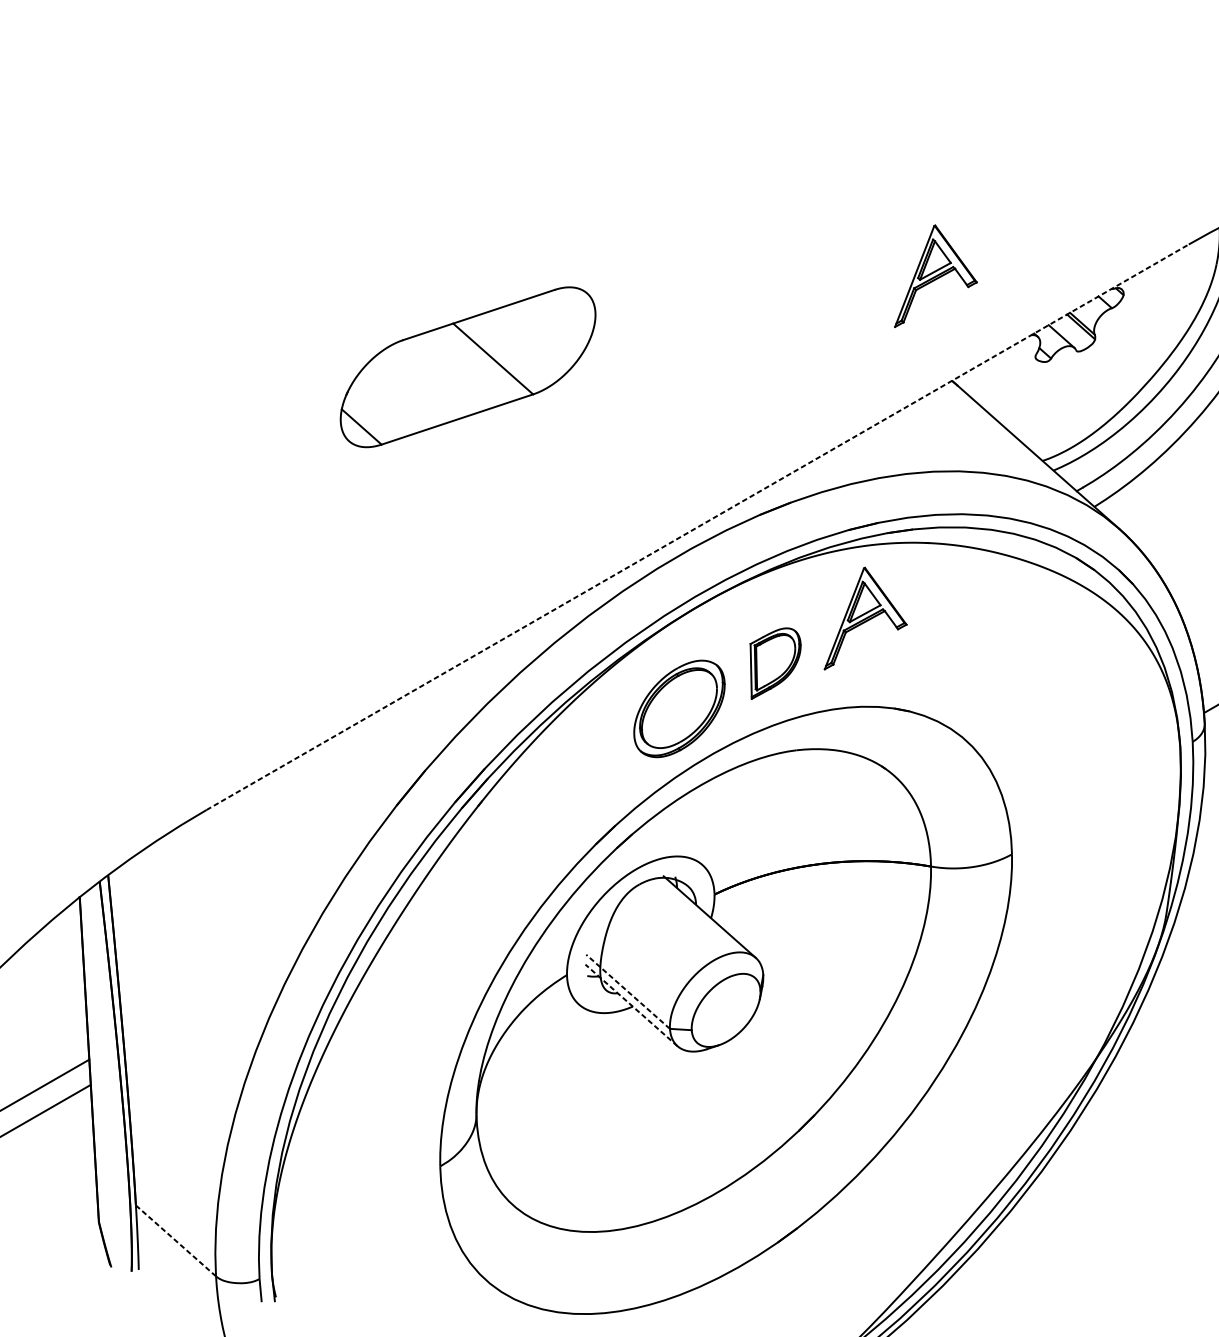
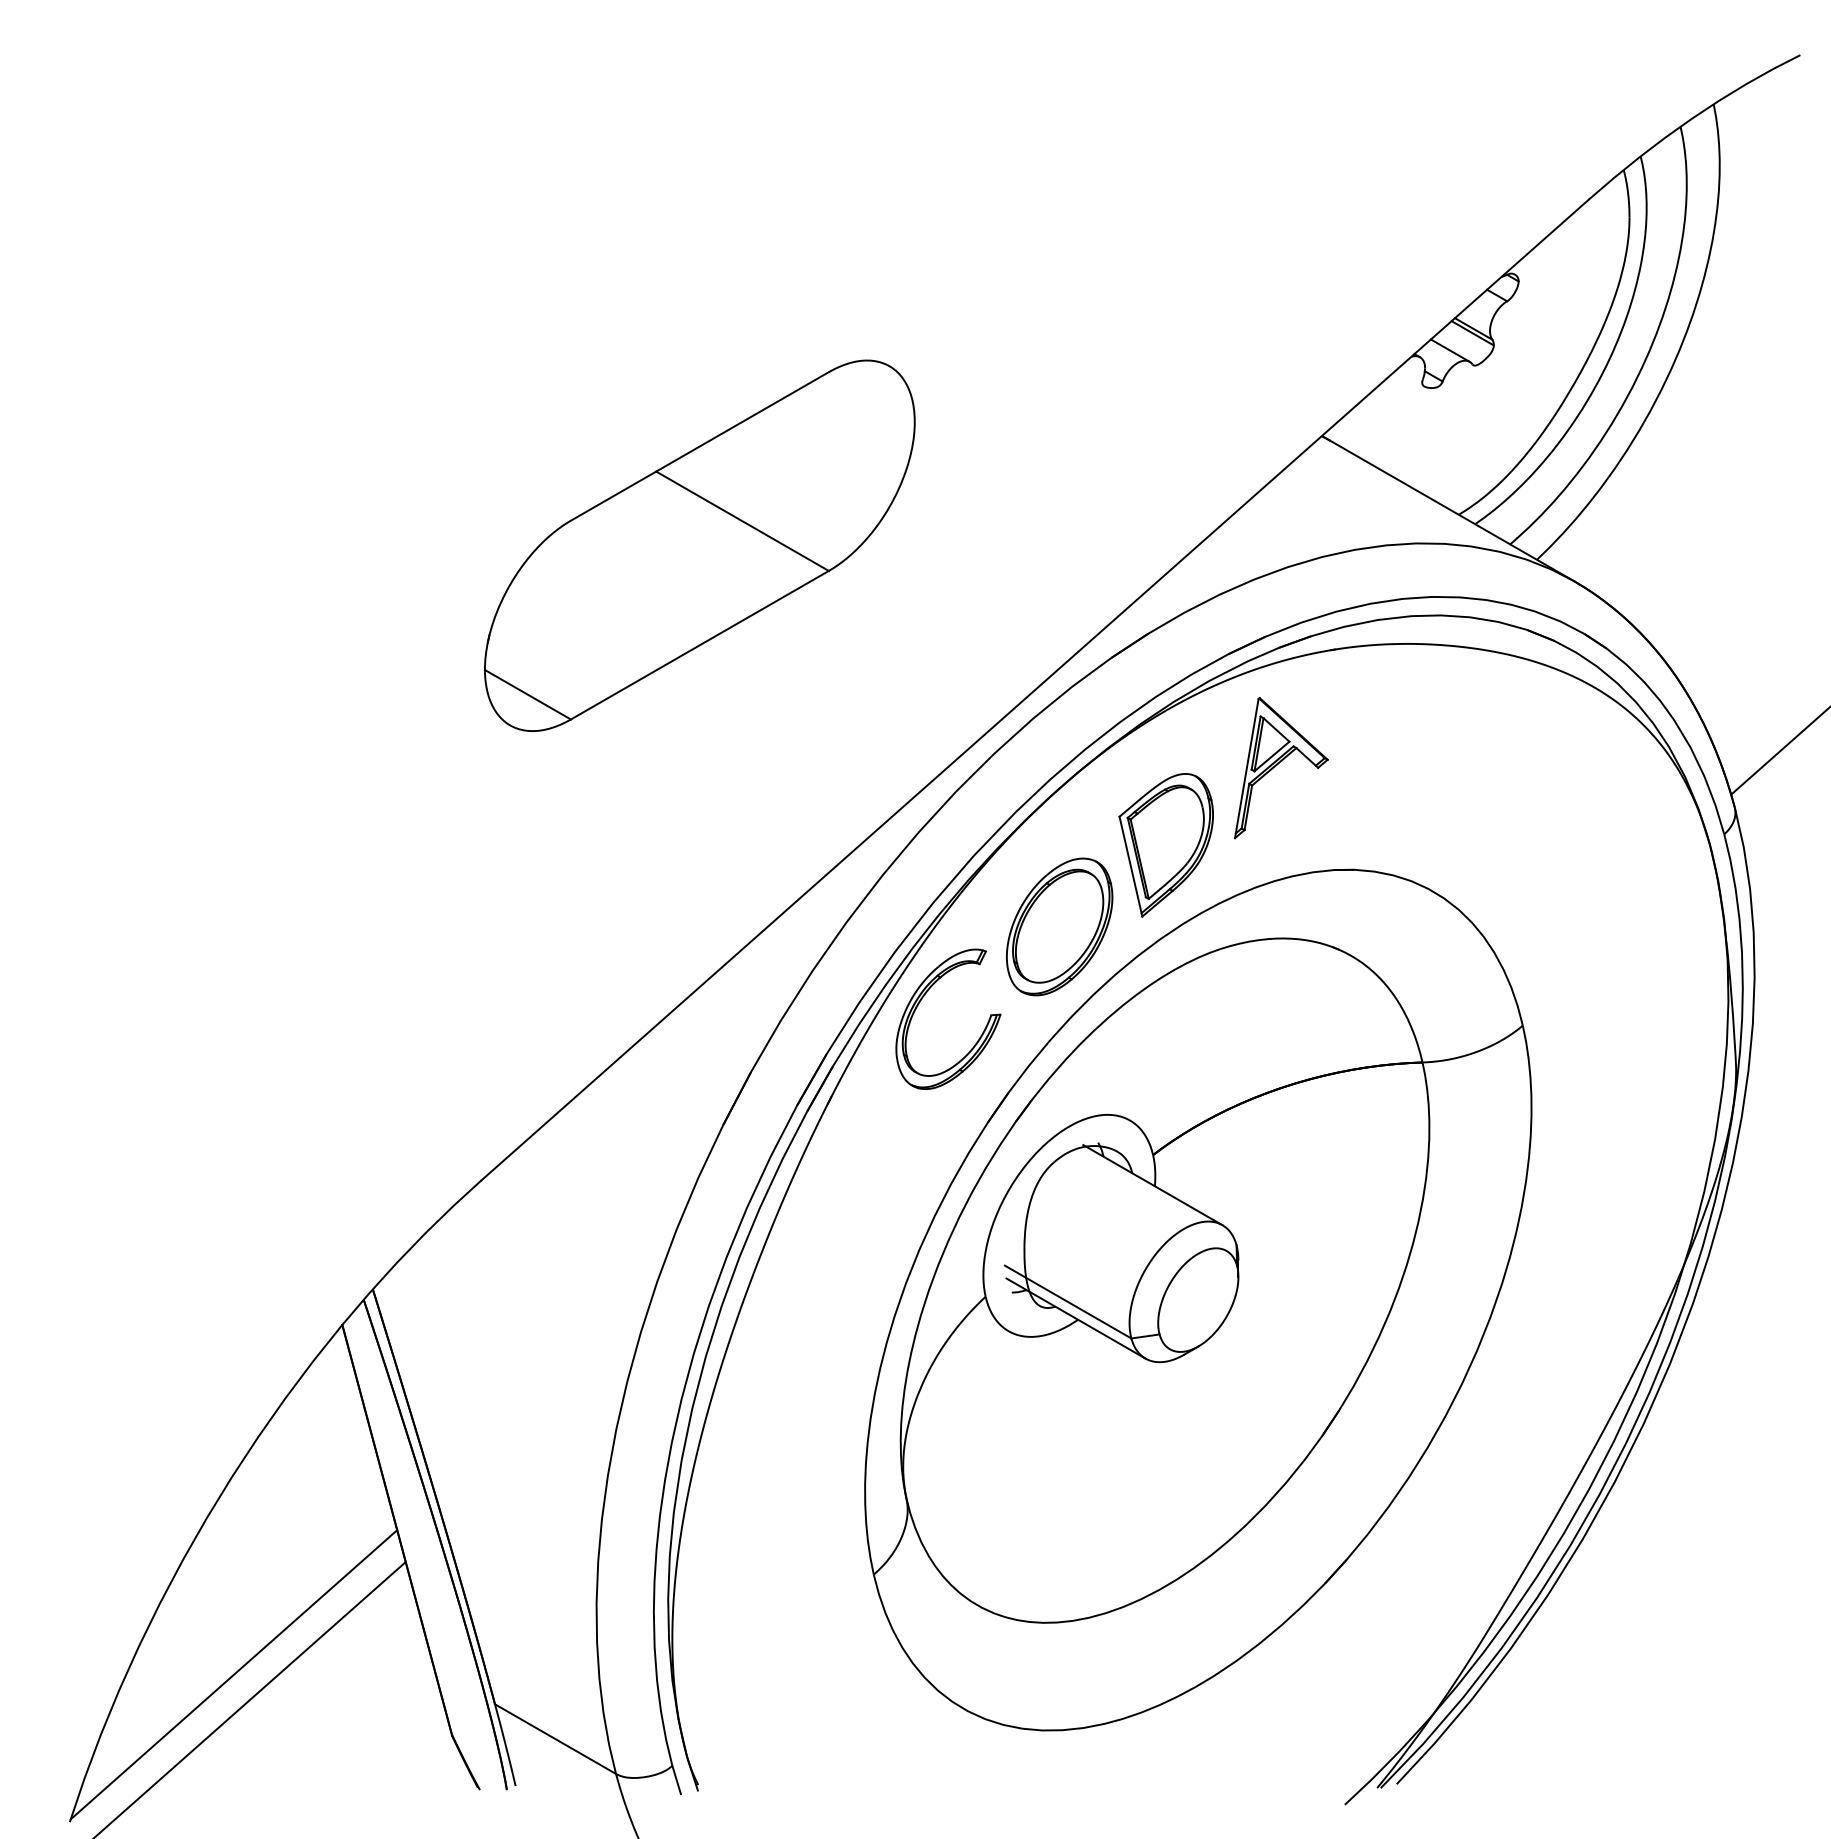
part: (940, 281) -> (1281, 311), removed
part: (467, 367) -> (699, 545), size x1.43
line: (697, 527) -> (1035, 690), dashed -> solid
part: (771, 664) -> (1165, 845), size x1.43
part: (565, 742) -> (922, 999), added
line: (628, 992) -> (1068, 1302), dashed -> solid
line: (631, 1005) -> (1075, 1318), dashed -> solid
line: (175, 1241) -> (555, 1739), dashed -> solid

